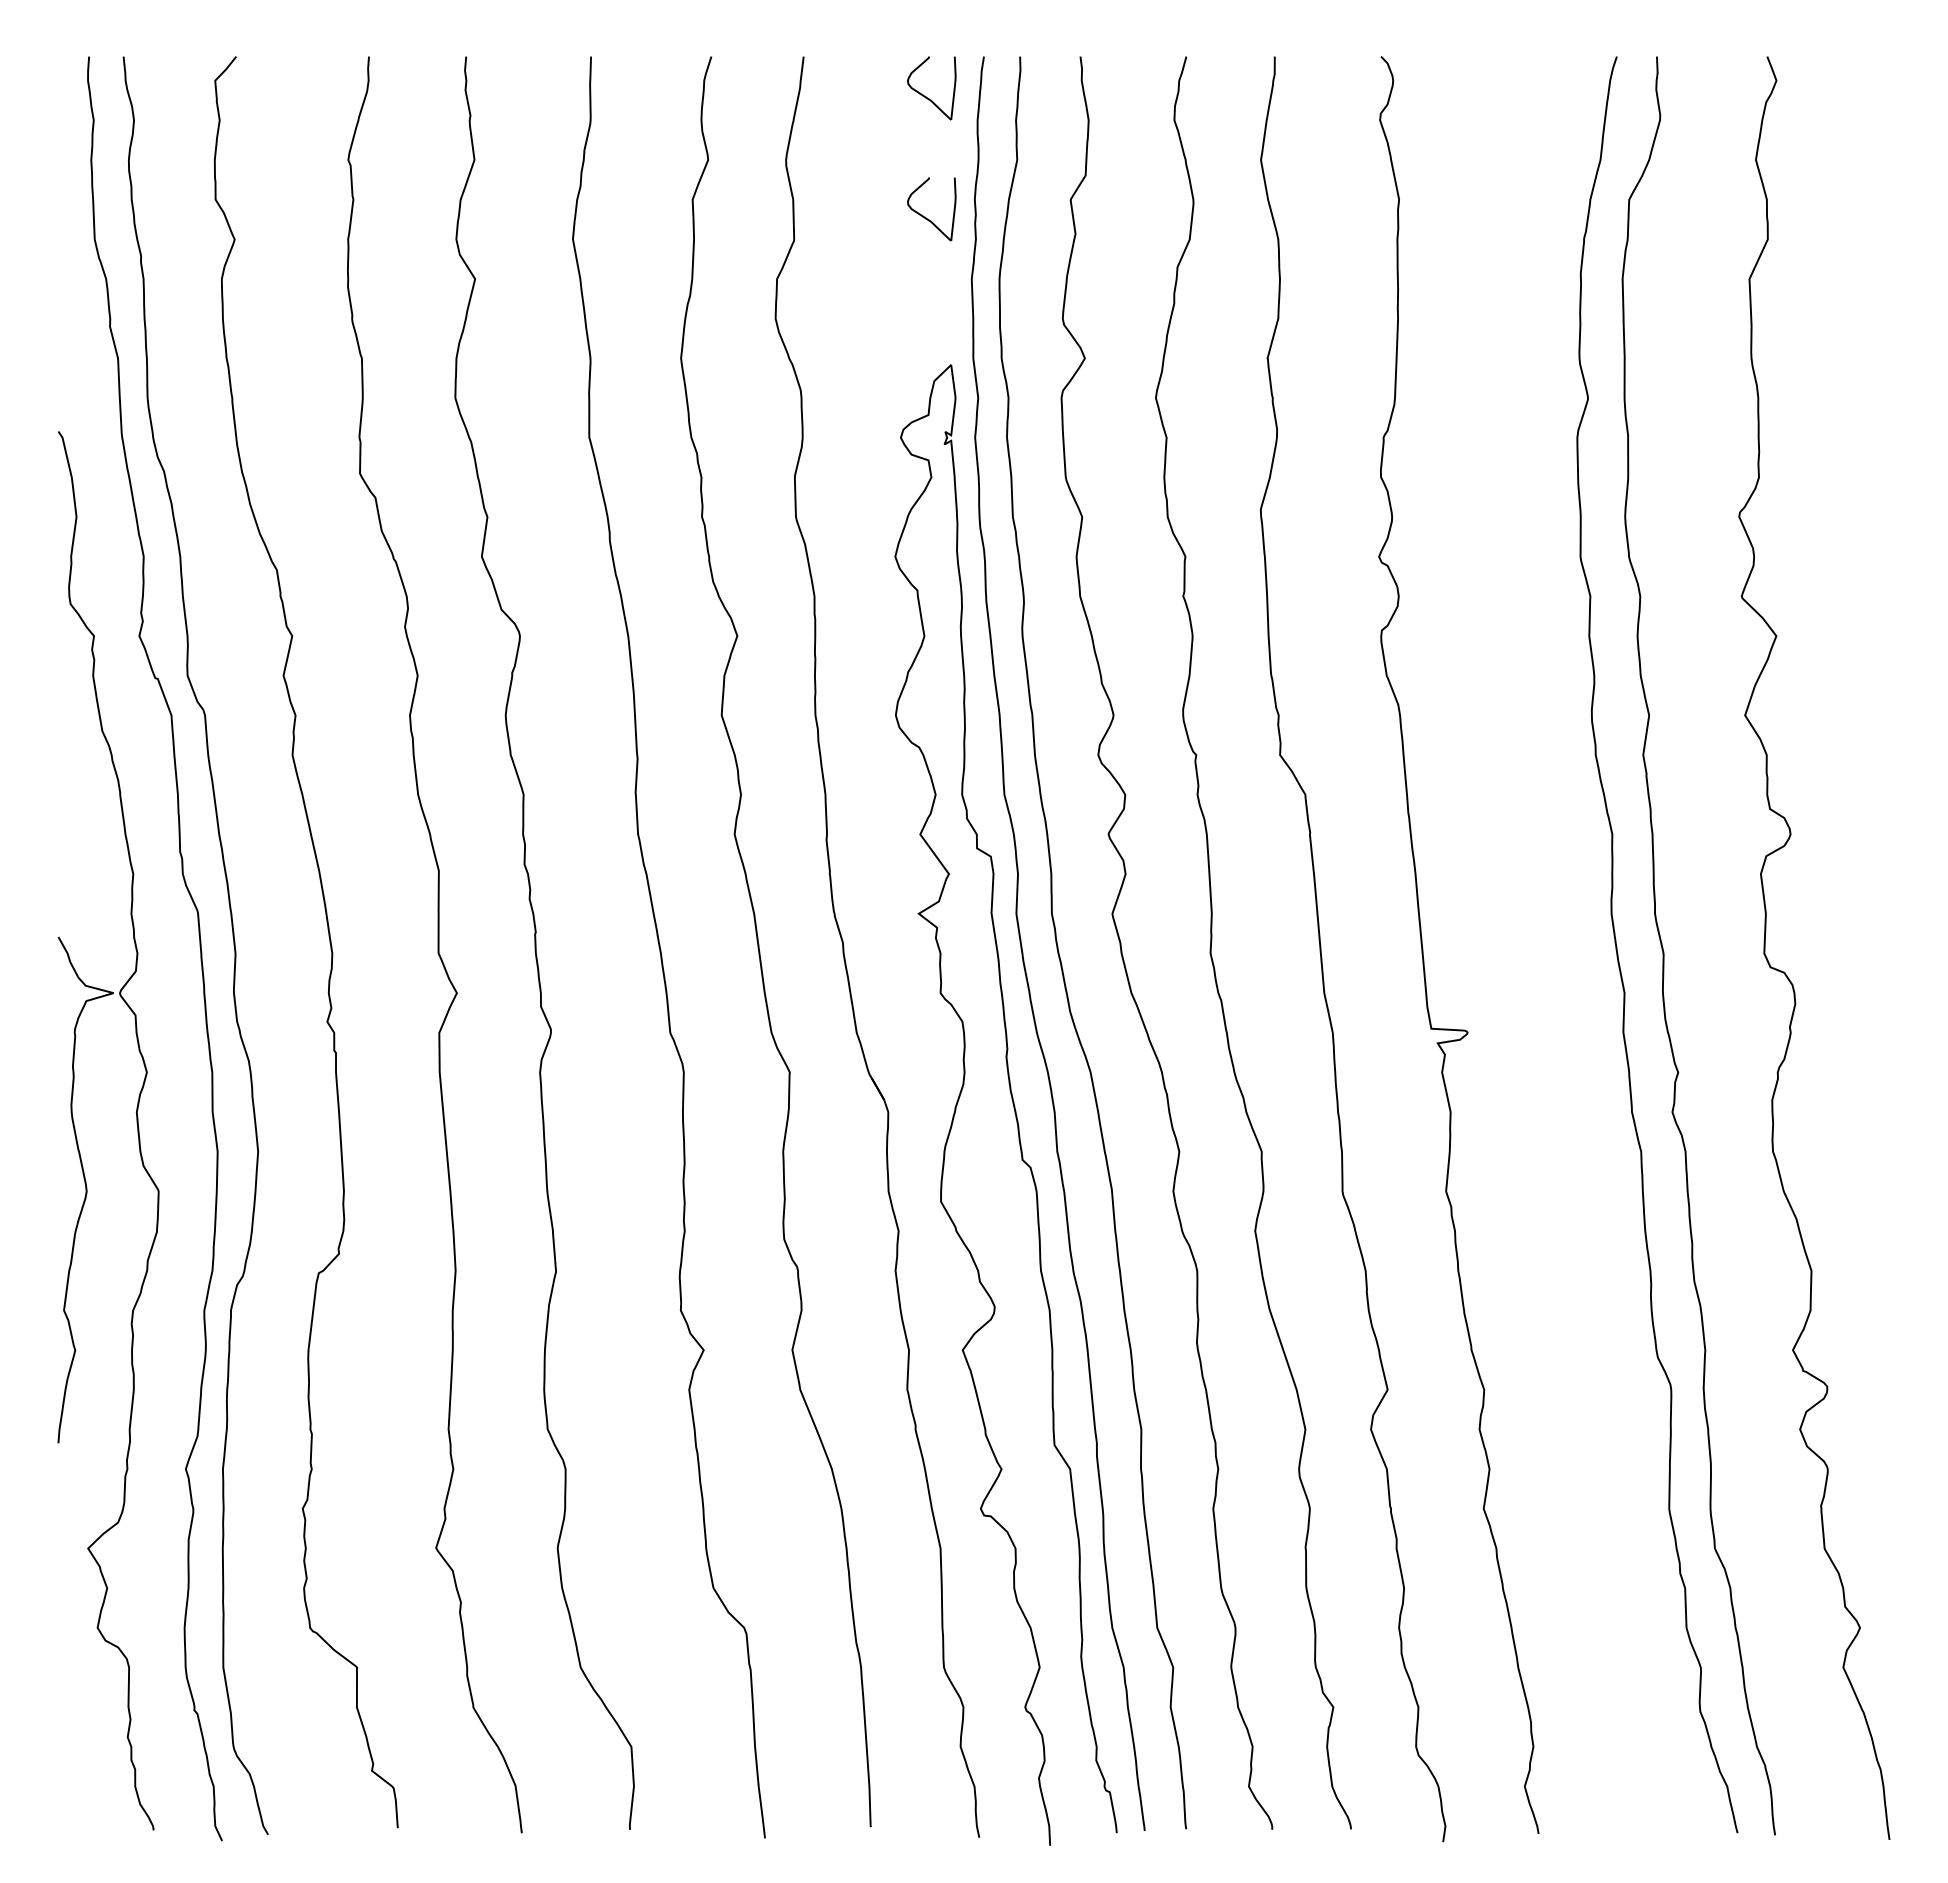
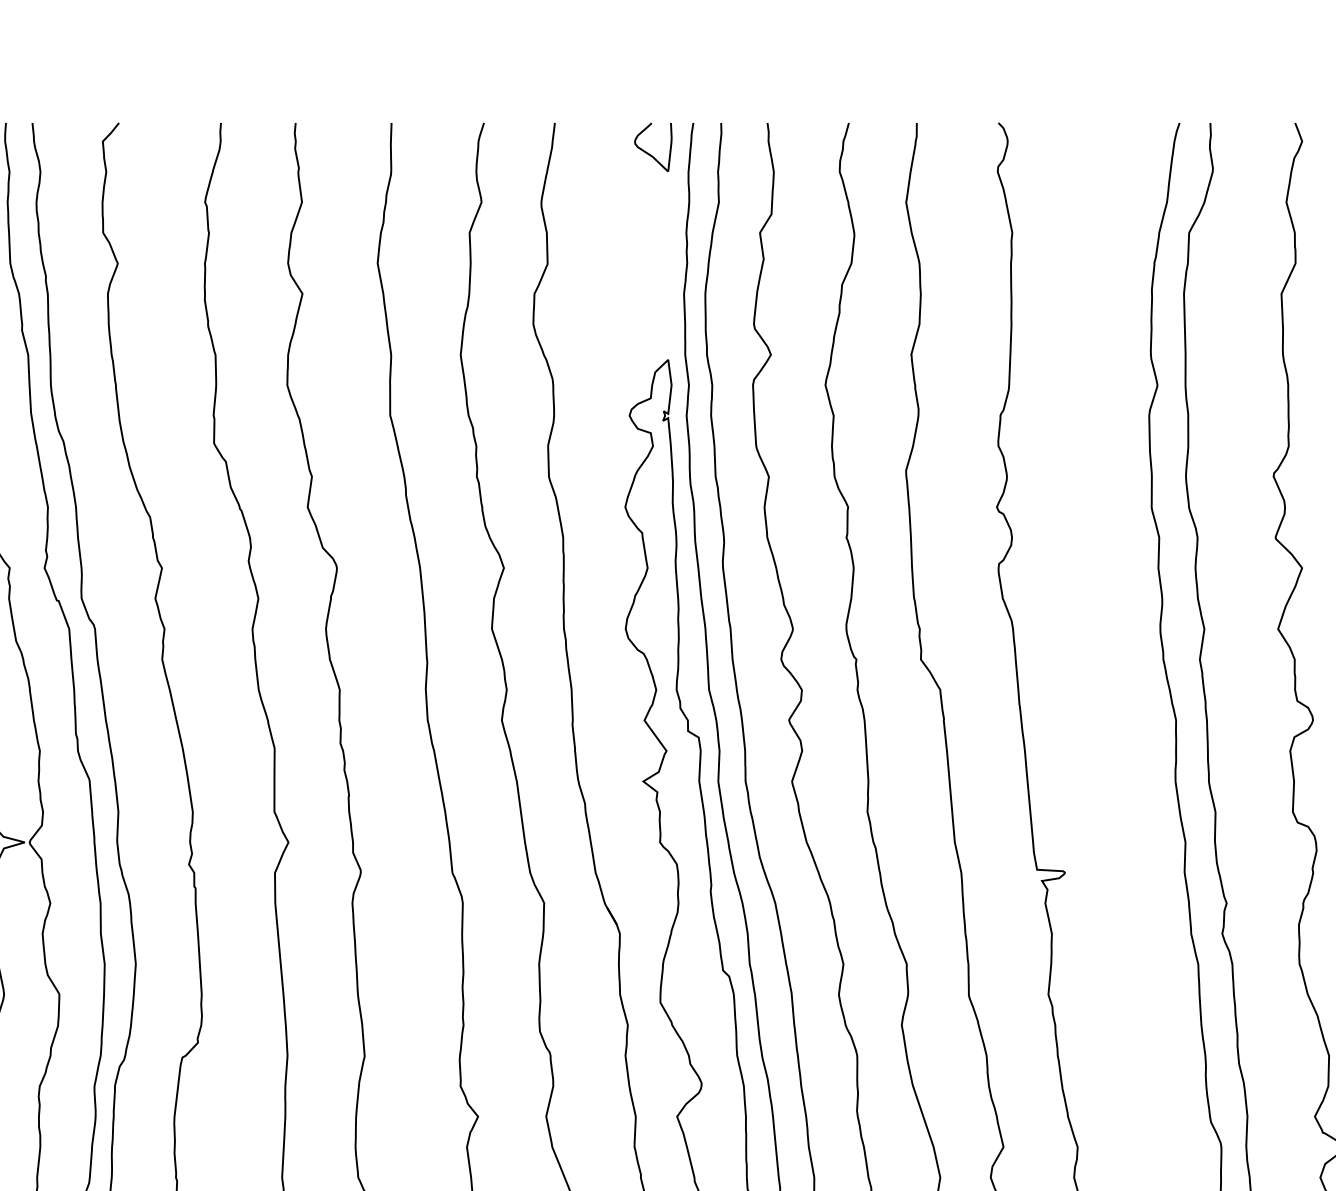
part: (926, 217) -> (649, 246), removed

